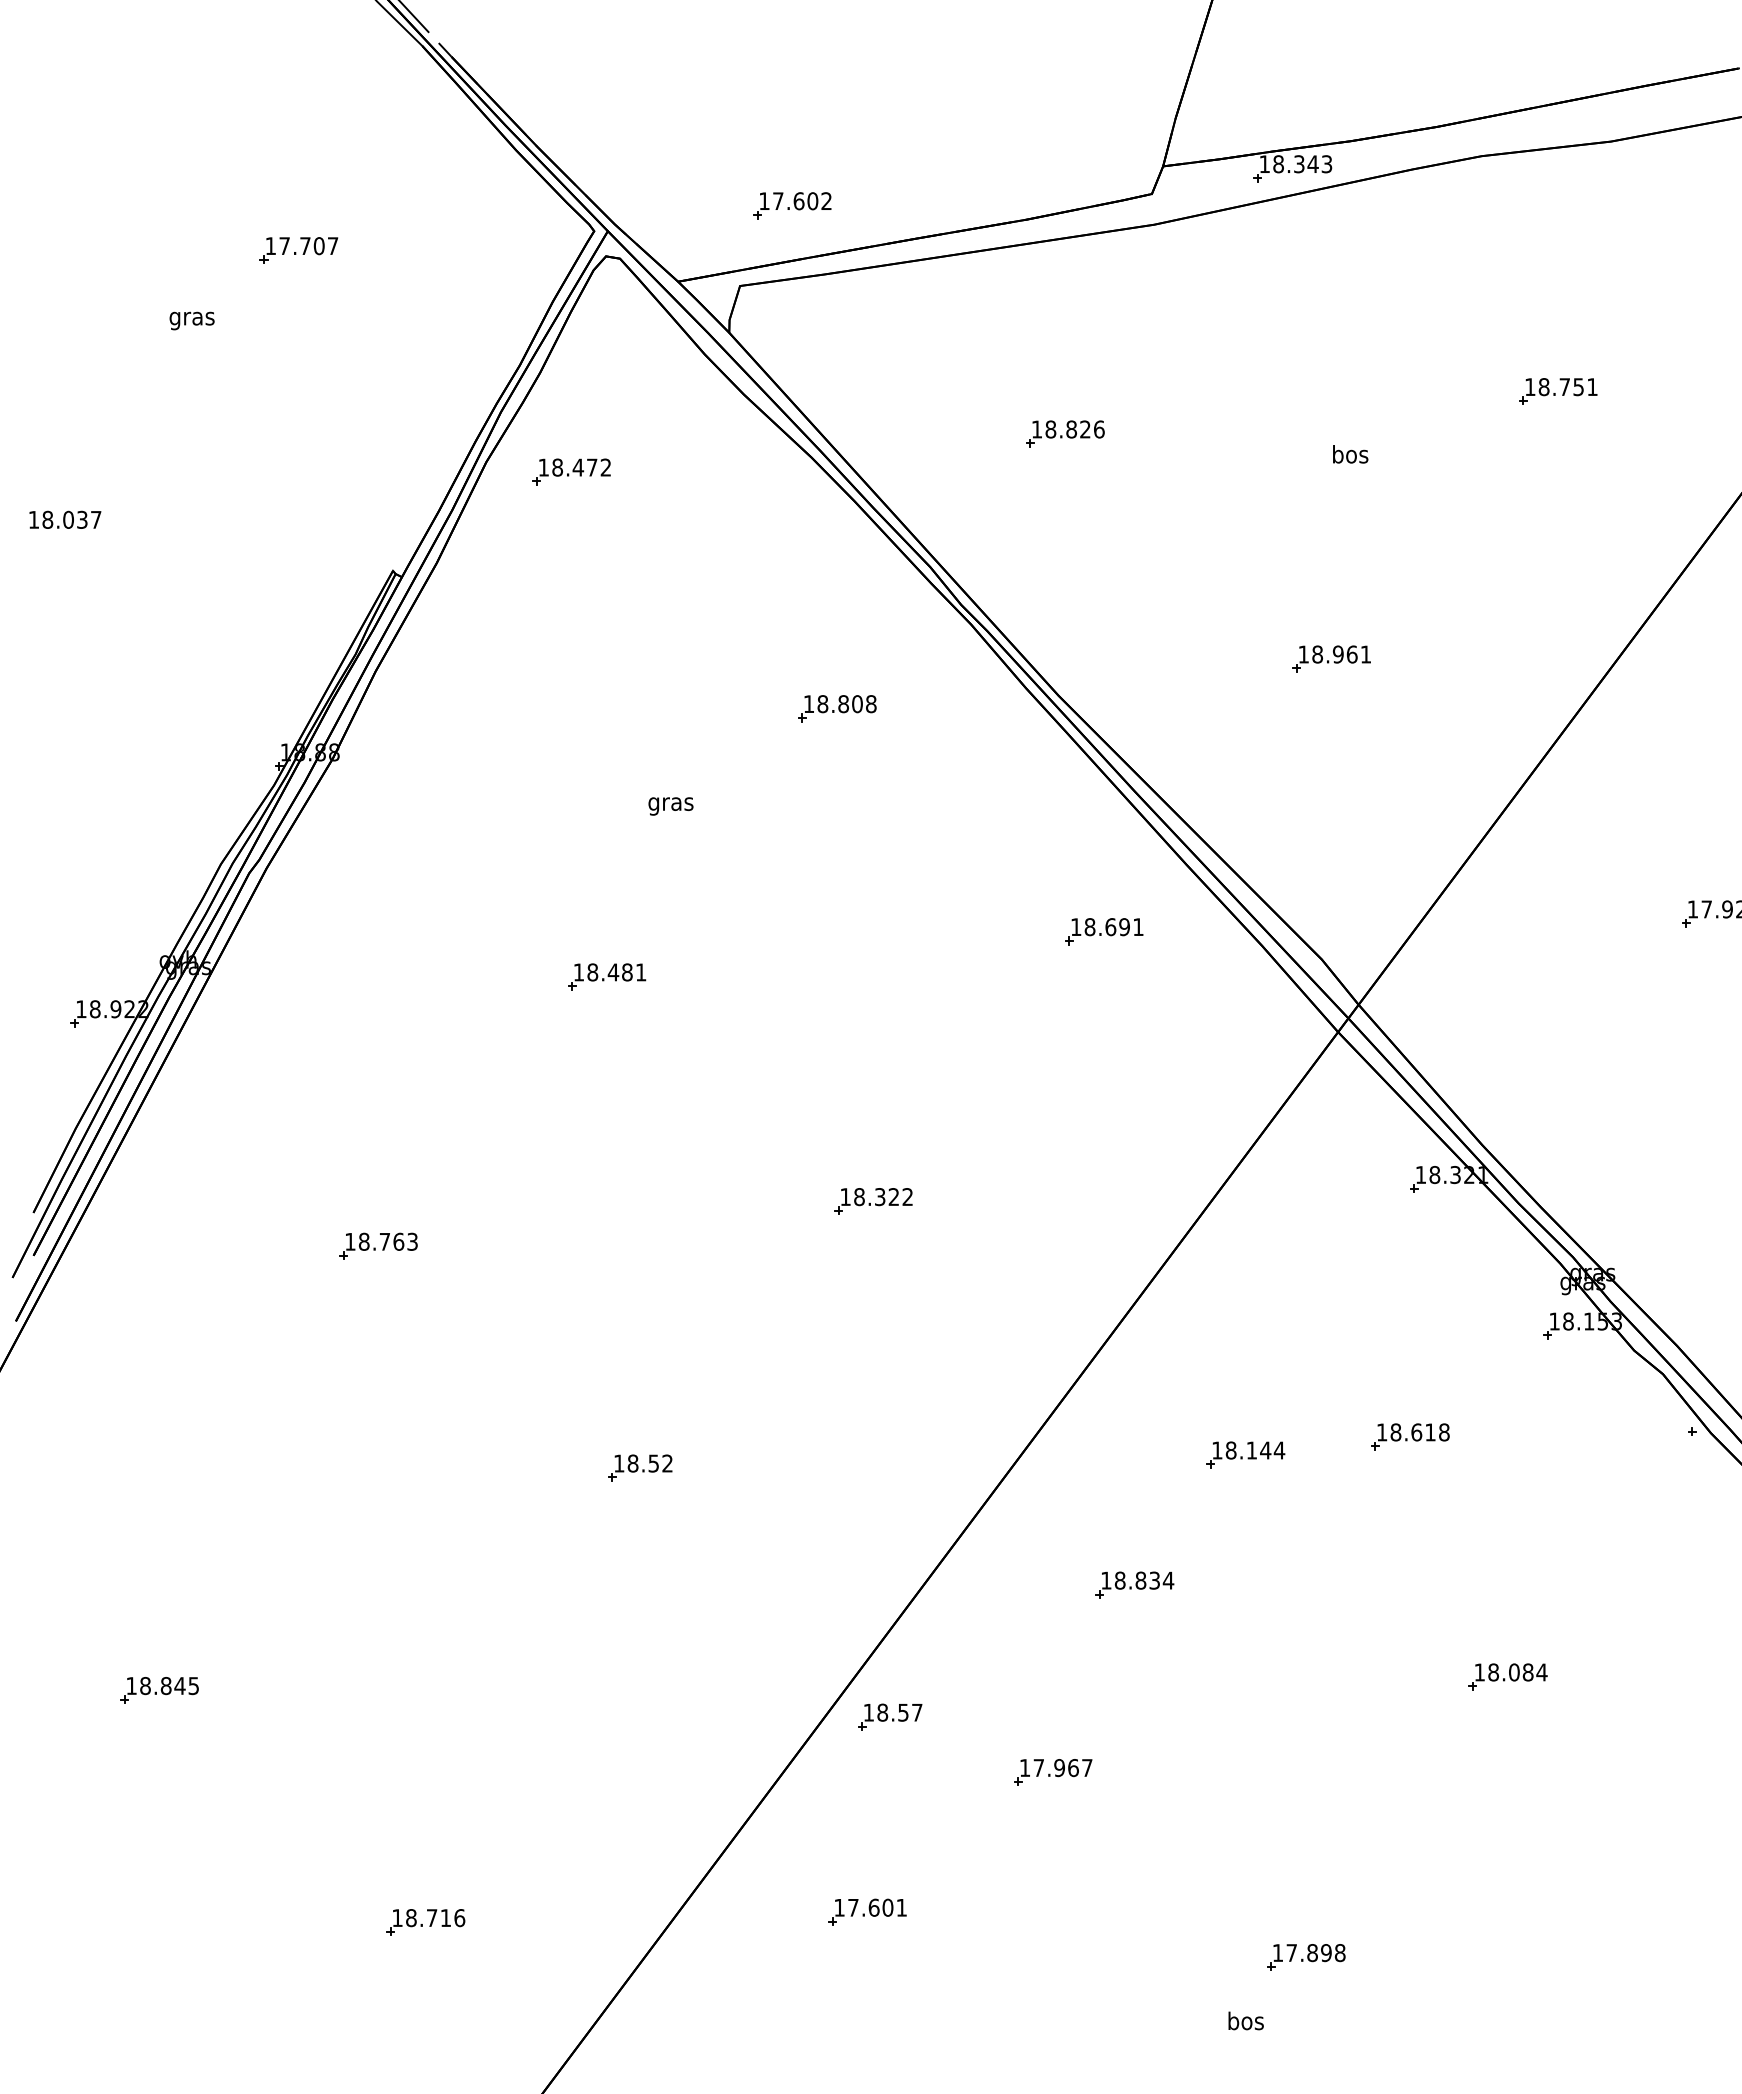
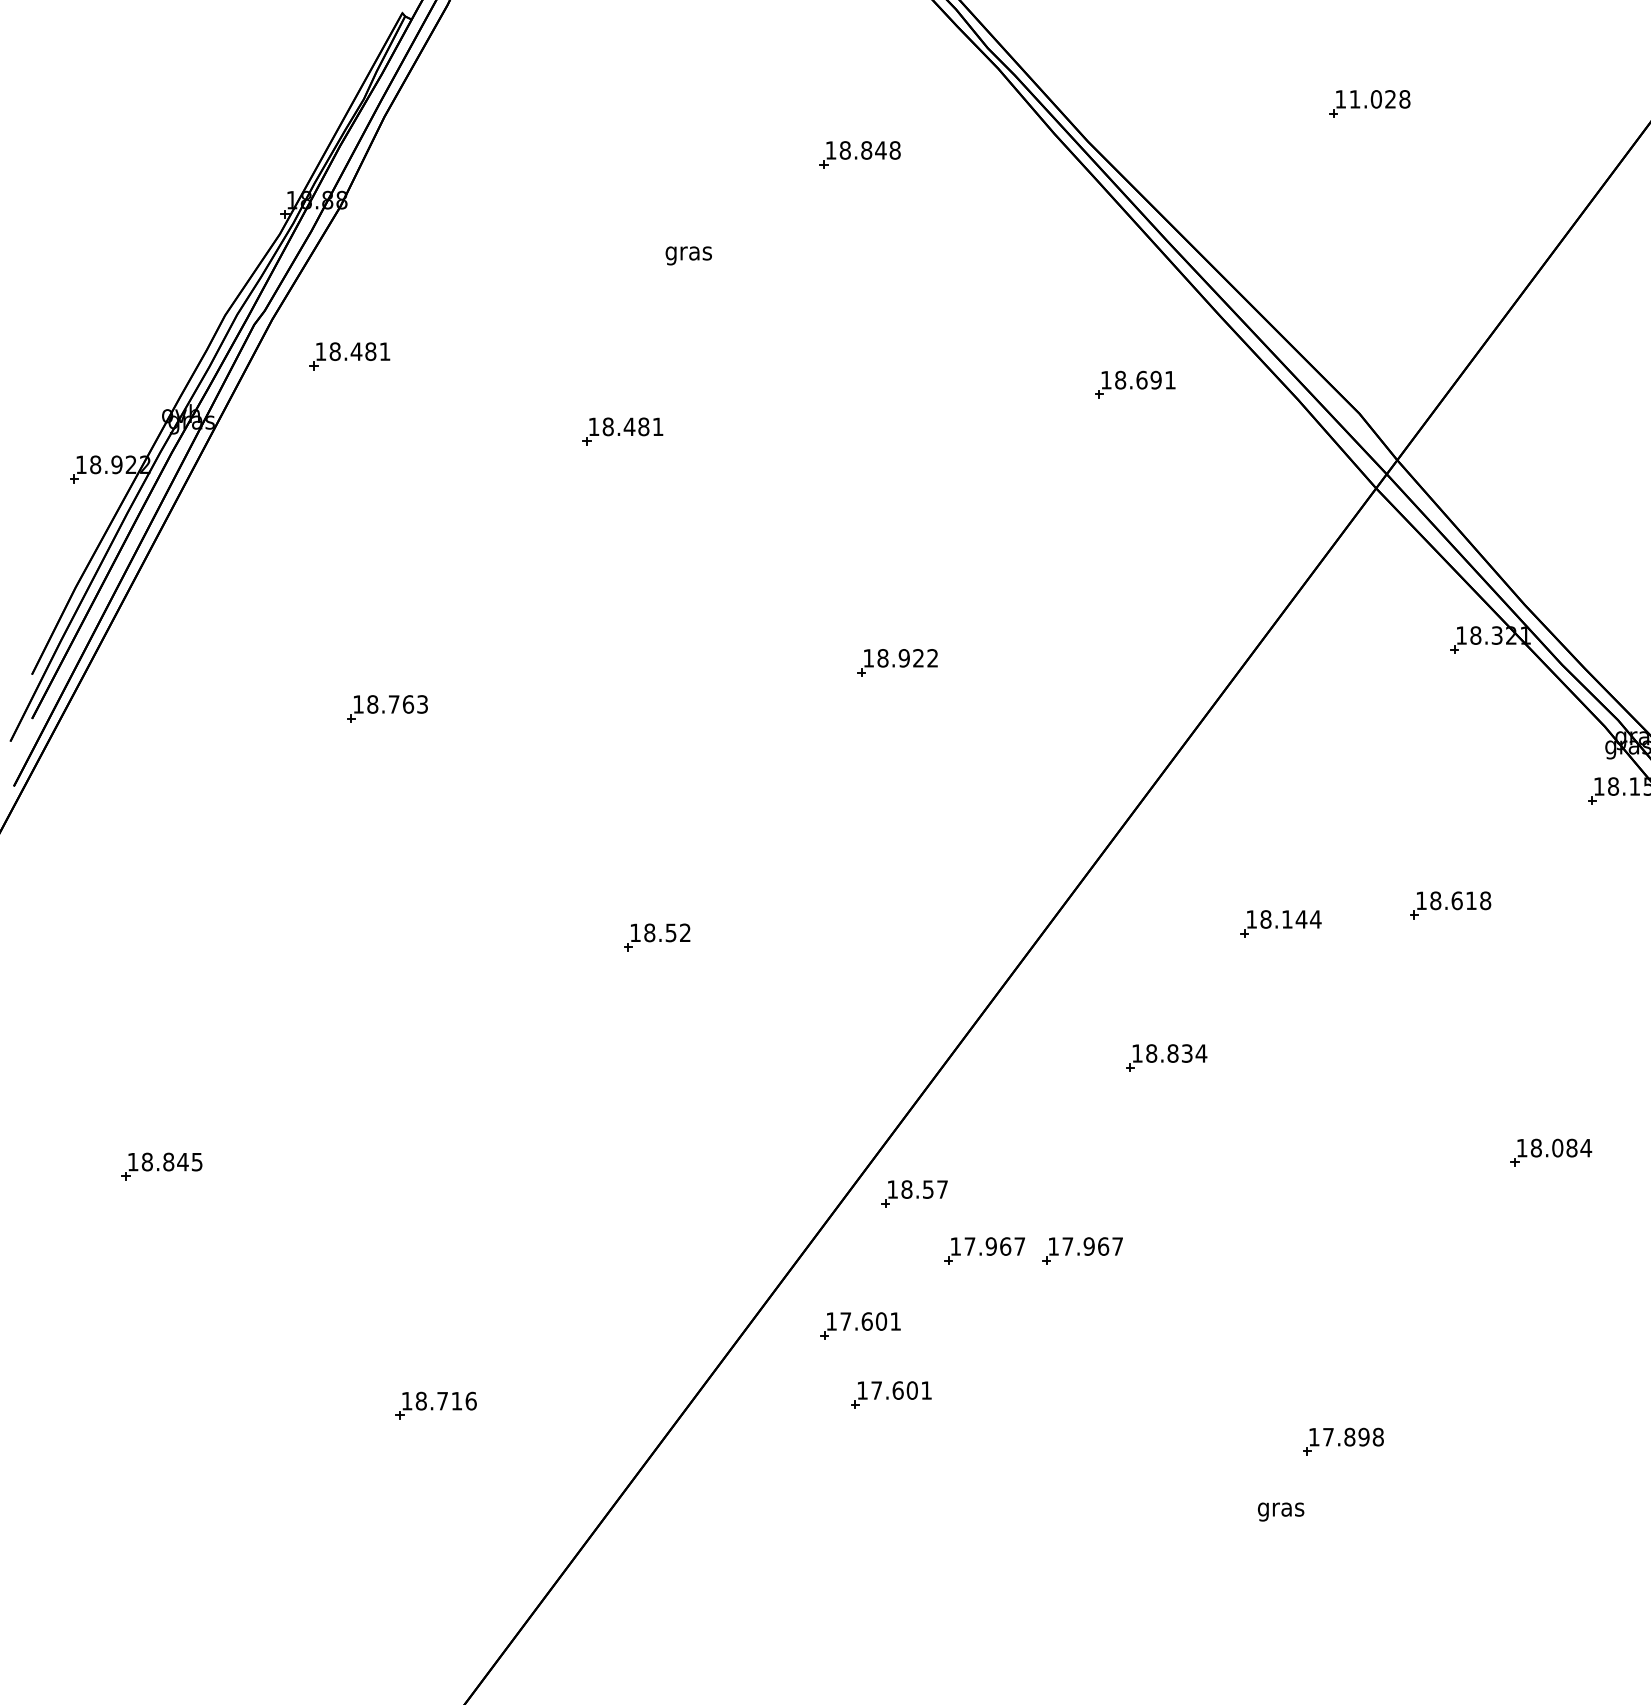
text: (1341, 654) -> (1379, 99), 18.961 -> 11.028
text: (857, 704) -> (880, 150), 18.808 -> 18.848
part: (342, 903) -> (350, 355), added
text: (879, 1196) -> (903, 657), 18.322 -> 18.922
part: (958, 1772) -> (985, 1251), added
part: (837, 1844) -> (860, 1325), added
text: (1245, 2022) -> (1280, 1508), bos -> gras

